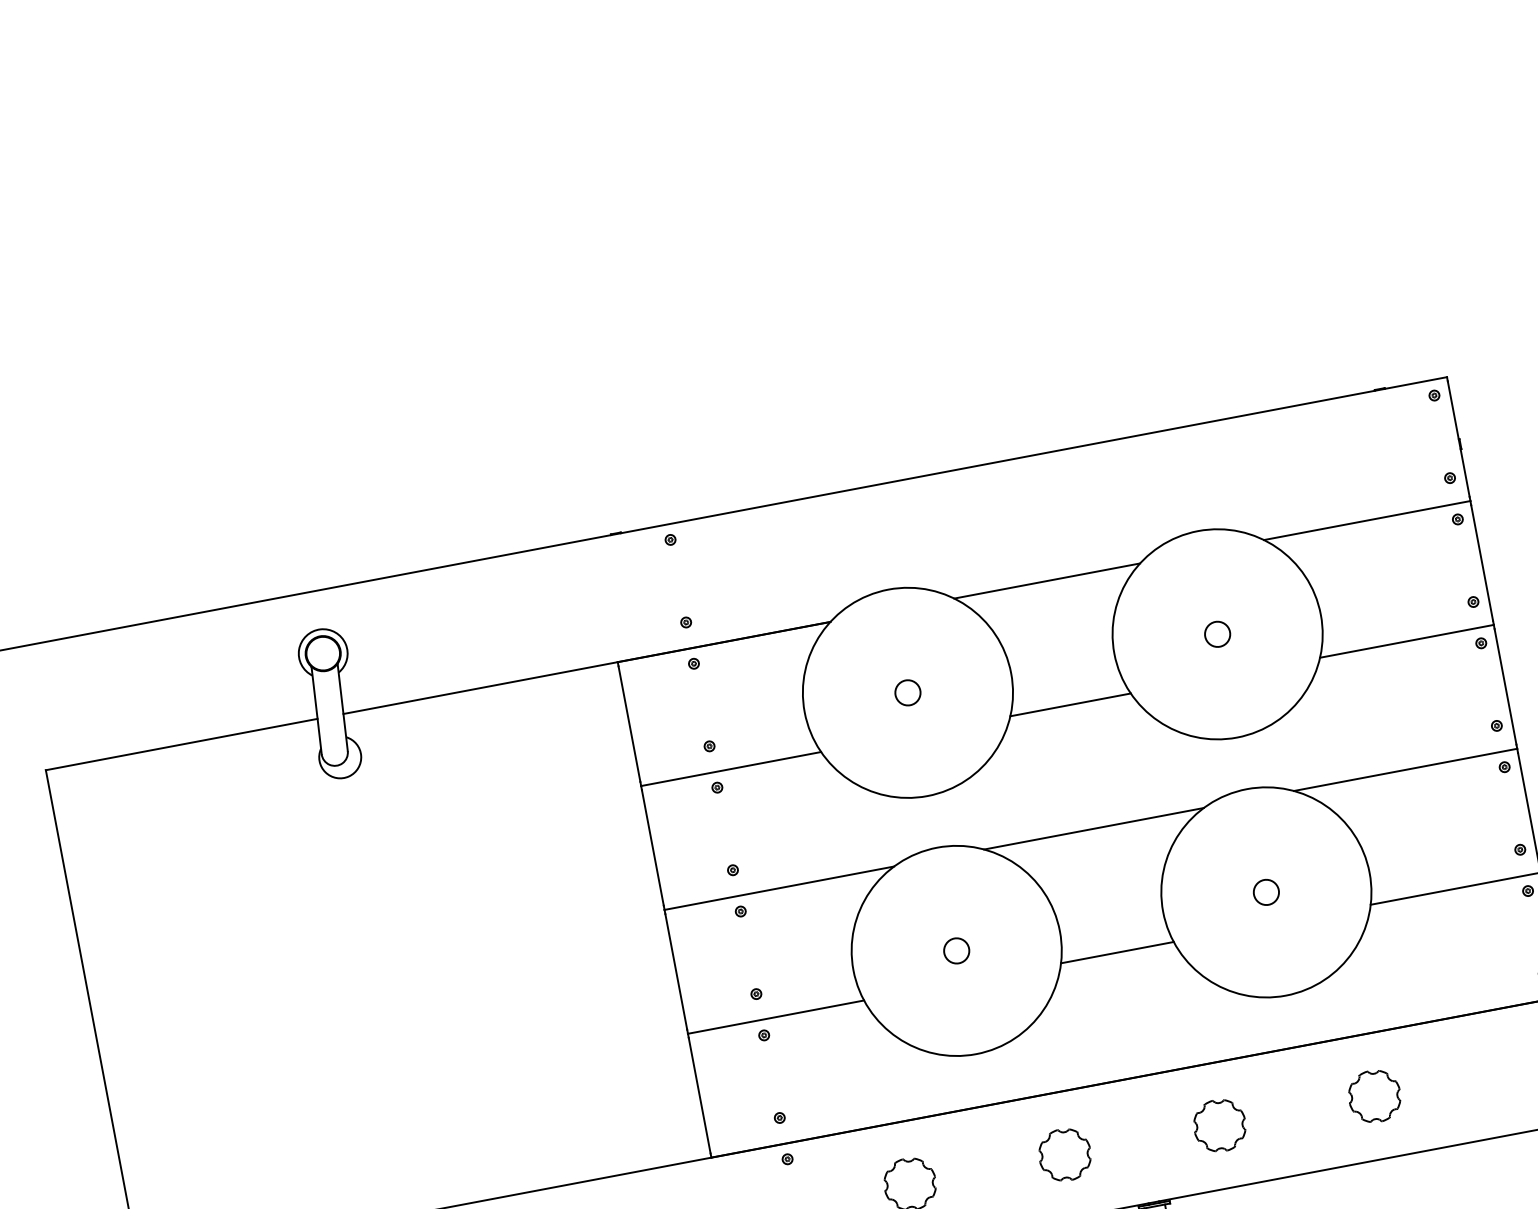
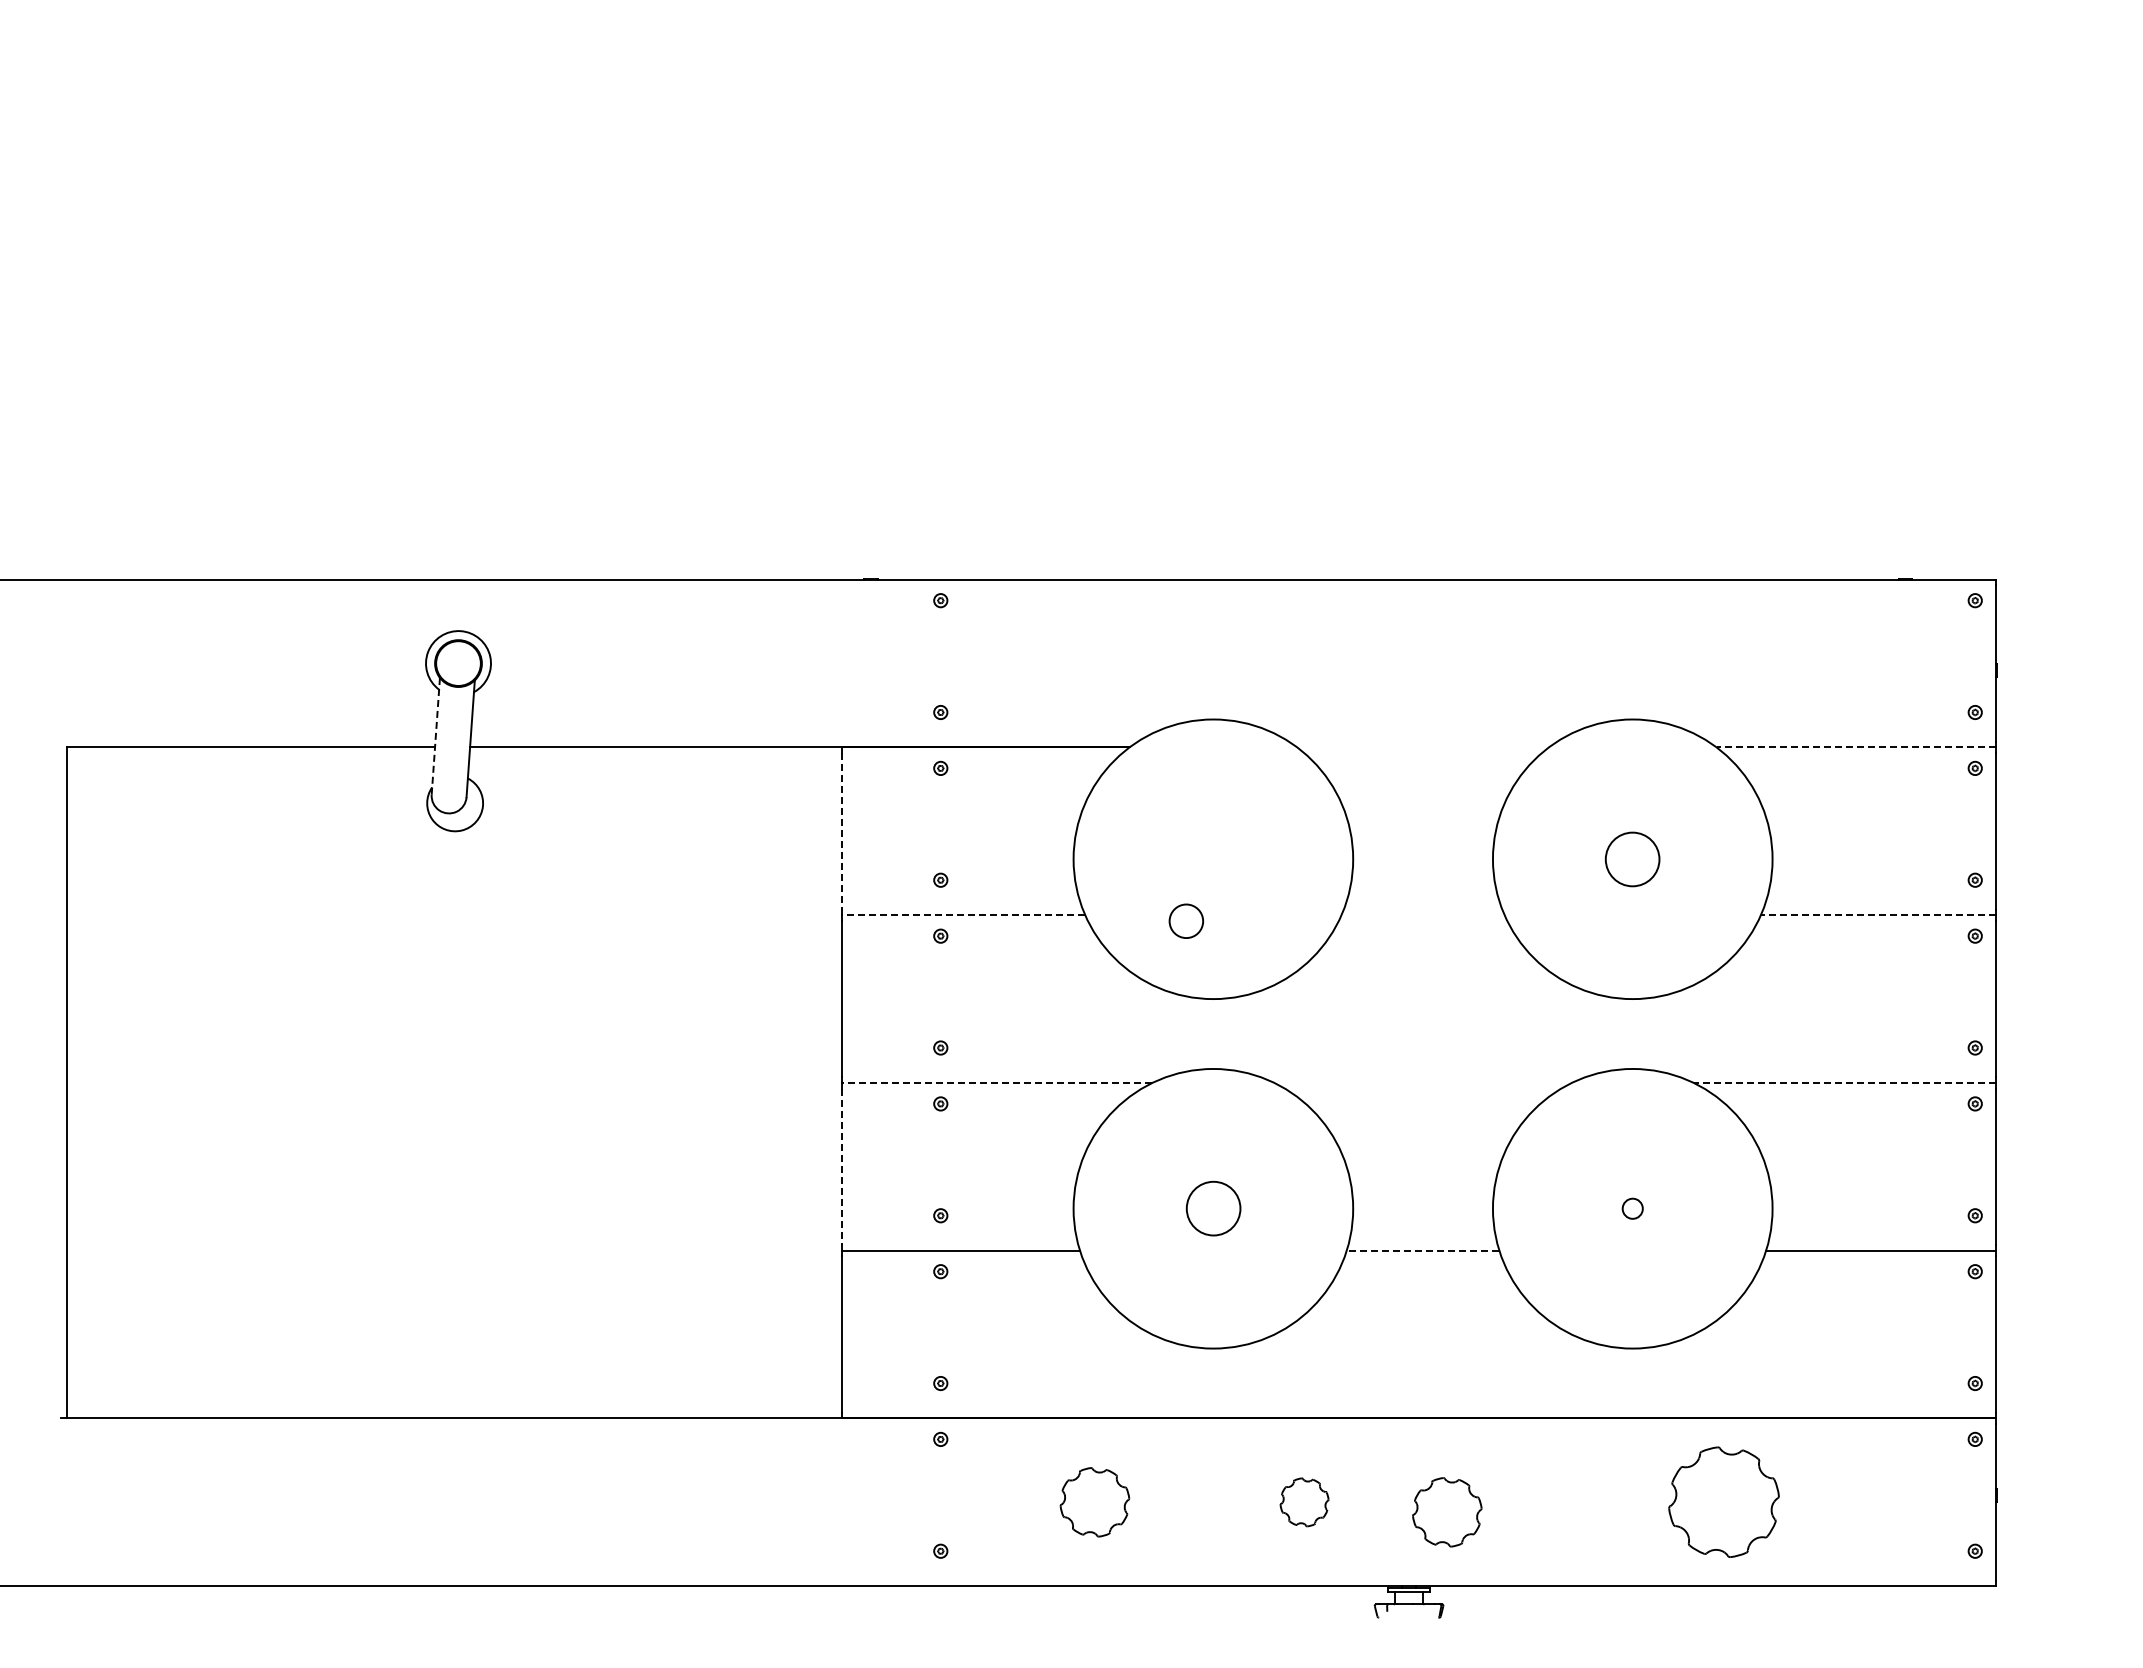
line: (1367, 520) -> (1856, 747), solid -> dashed
line: (1046, 581) -> (1422, 747), removed
circle: (1217, 633) -> (1632, 858), size x1.6
line: (1406, 641) -> (1878, 915), solid -> dashed
circle: (907, 692) -> (1185, 920), moved
line: (1070, 705) -> (1422, 915), removed
line: (316, 710) -> (435, 736), solid -> dashed
line: (629, 724) -> (841, 831), solid -> dashed
line: (731, 769) -> (963, 915), solid -> dashed
line: (1405, 769) -> (1844, 1082), solid -> dashed
line: (1093, 828) -> (1422, 1082), removed
line: (778, 887) -> (996, 1082), solid -> dashed
circle: (1266, 892) -> (1632, 1208), size x0.6
circle: (956, 950) -> (1212, 1208), size x1.6
line: (1116, 952) -> (1422, 1250), solid -> dashed
line: (676, 972) -> (841, 1167), solid -> dashed
part: (1374, 1096) -> (1723, 1502), size x1.6
part: (1220, 1125) -> (1447, 1512), moved
part: (1064, 1155) -> (1304, 1502), size x0.7

